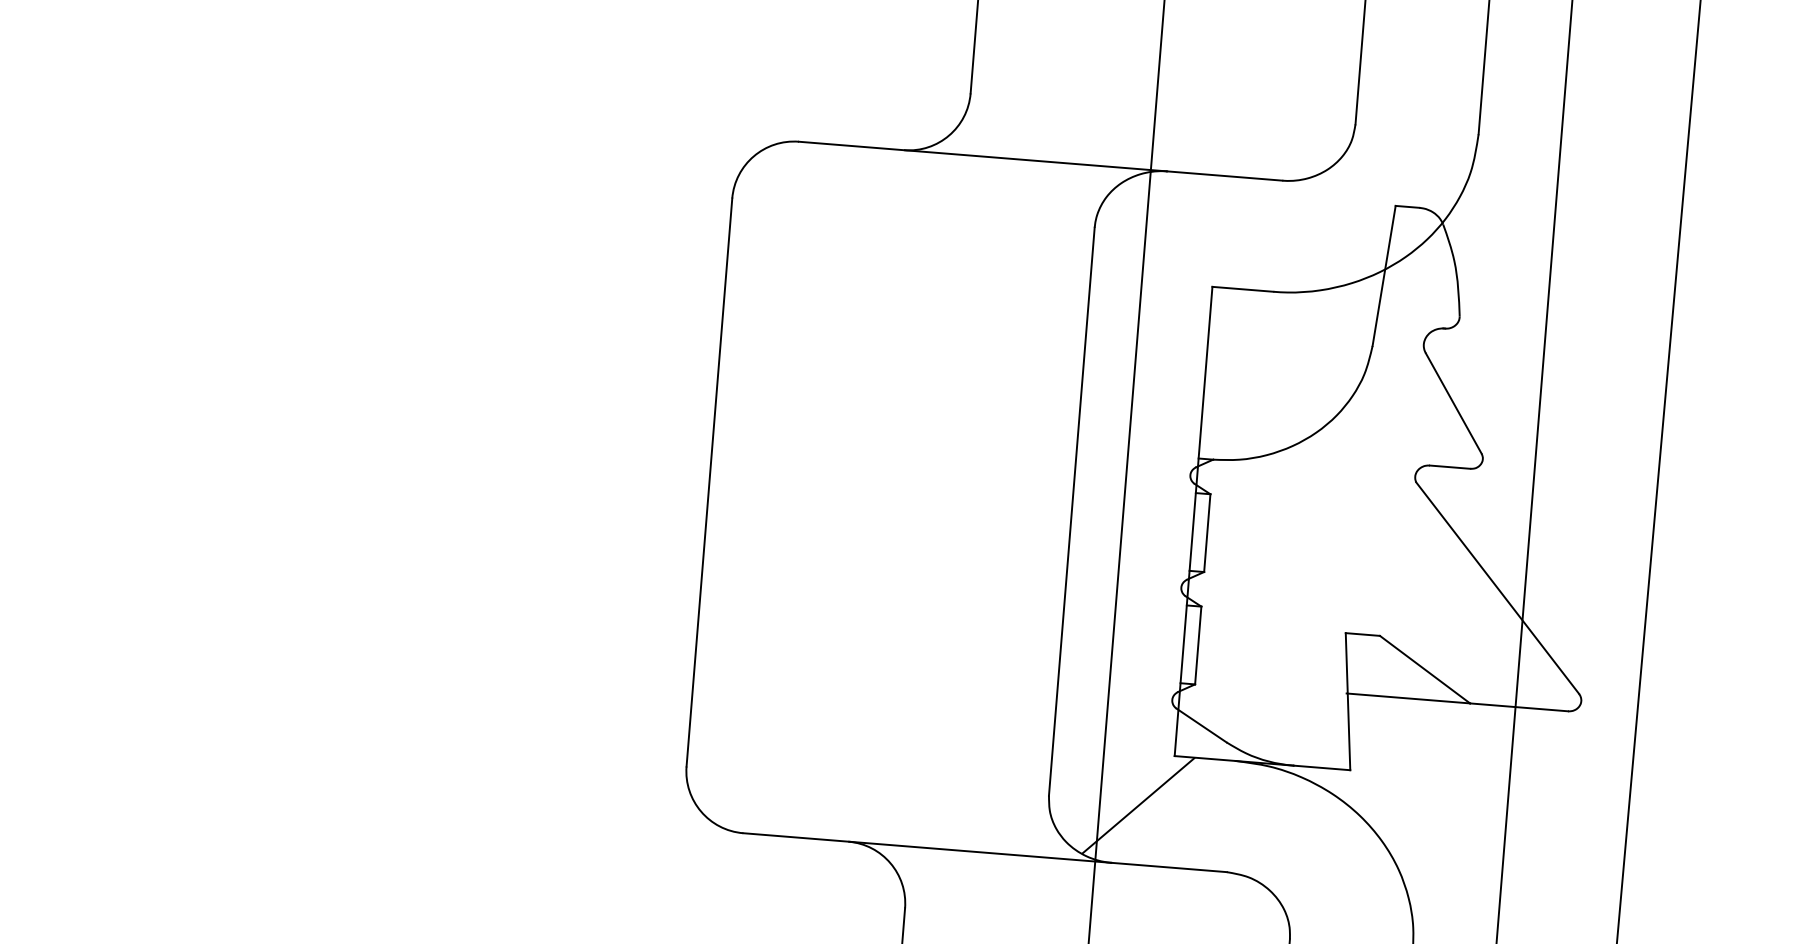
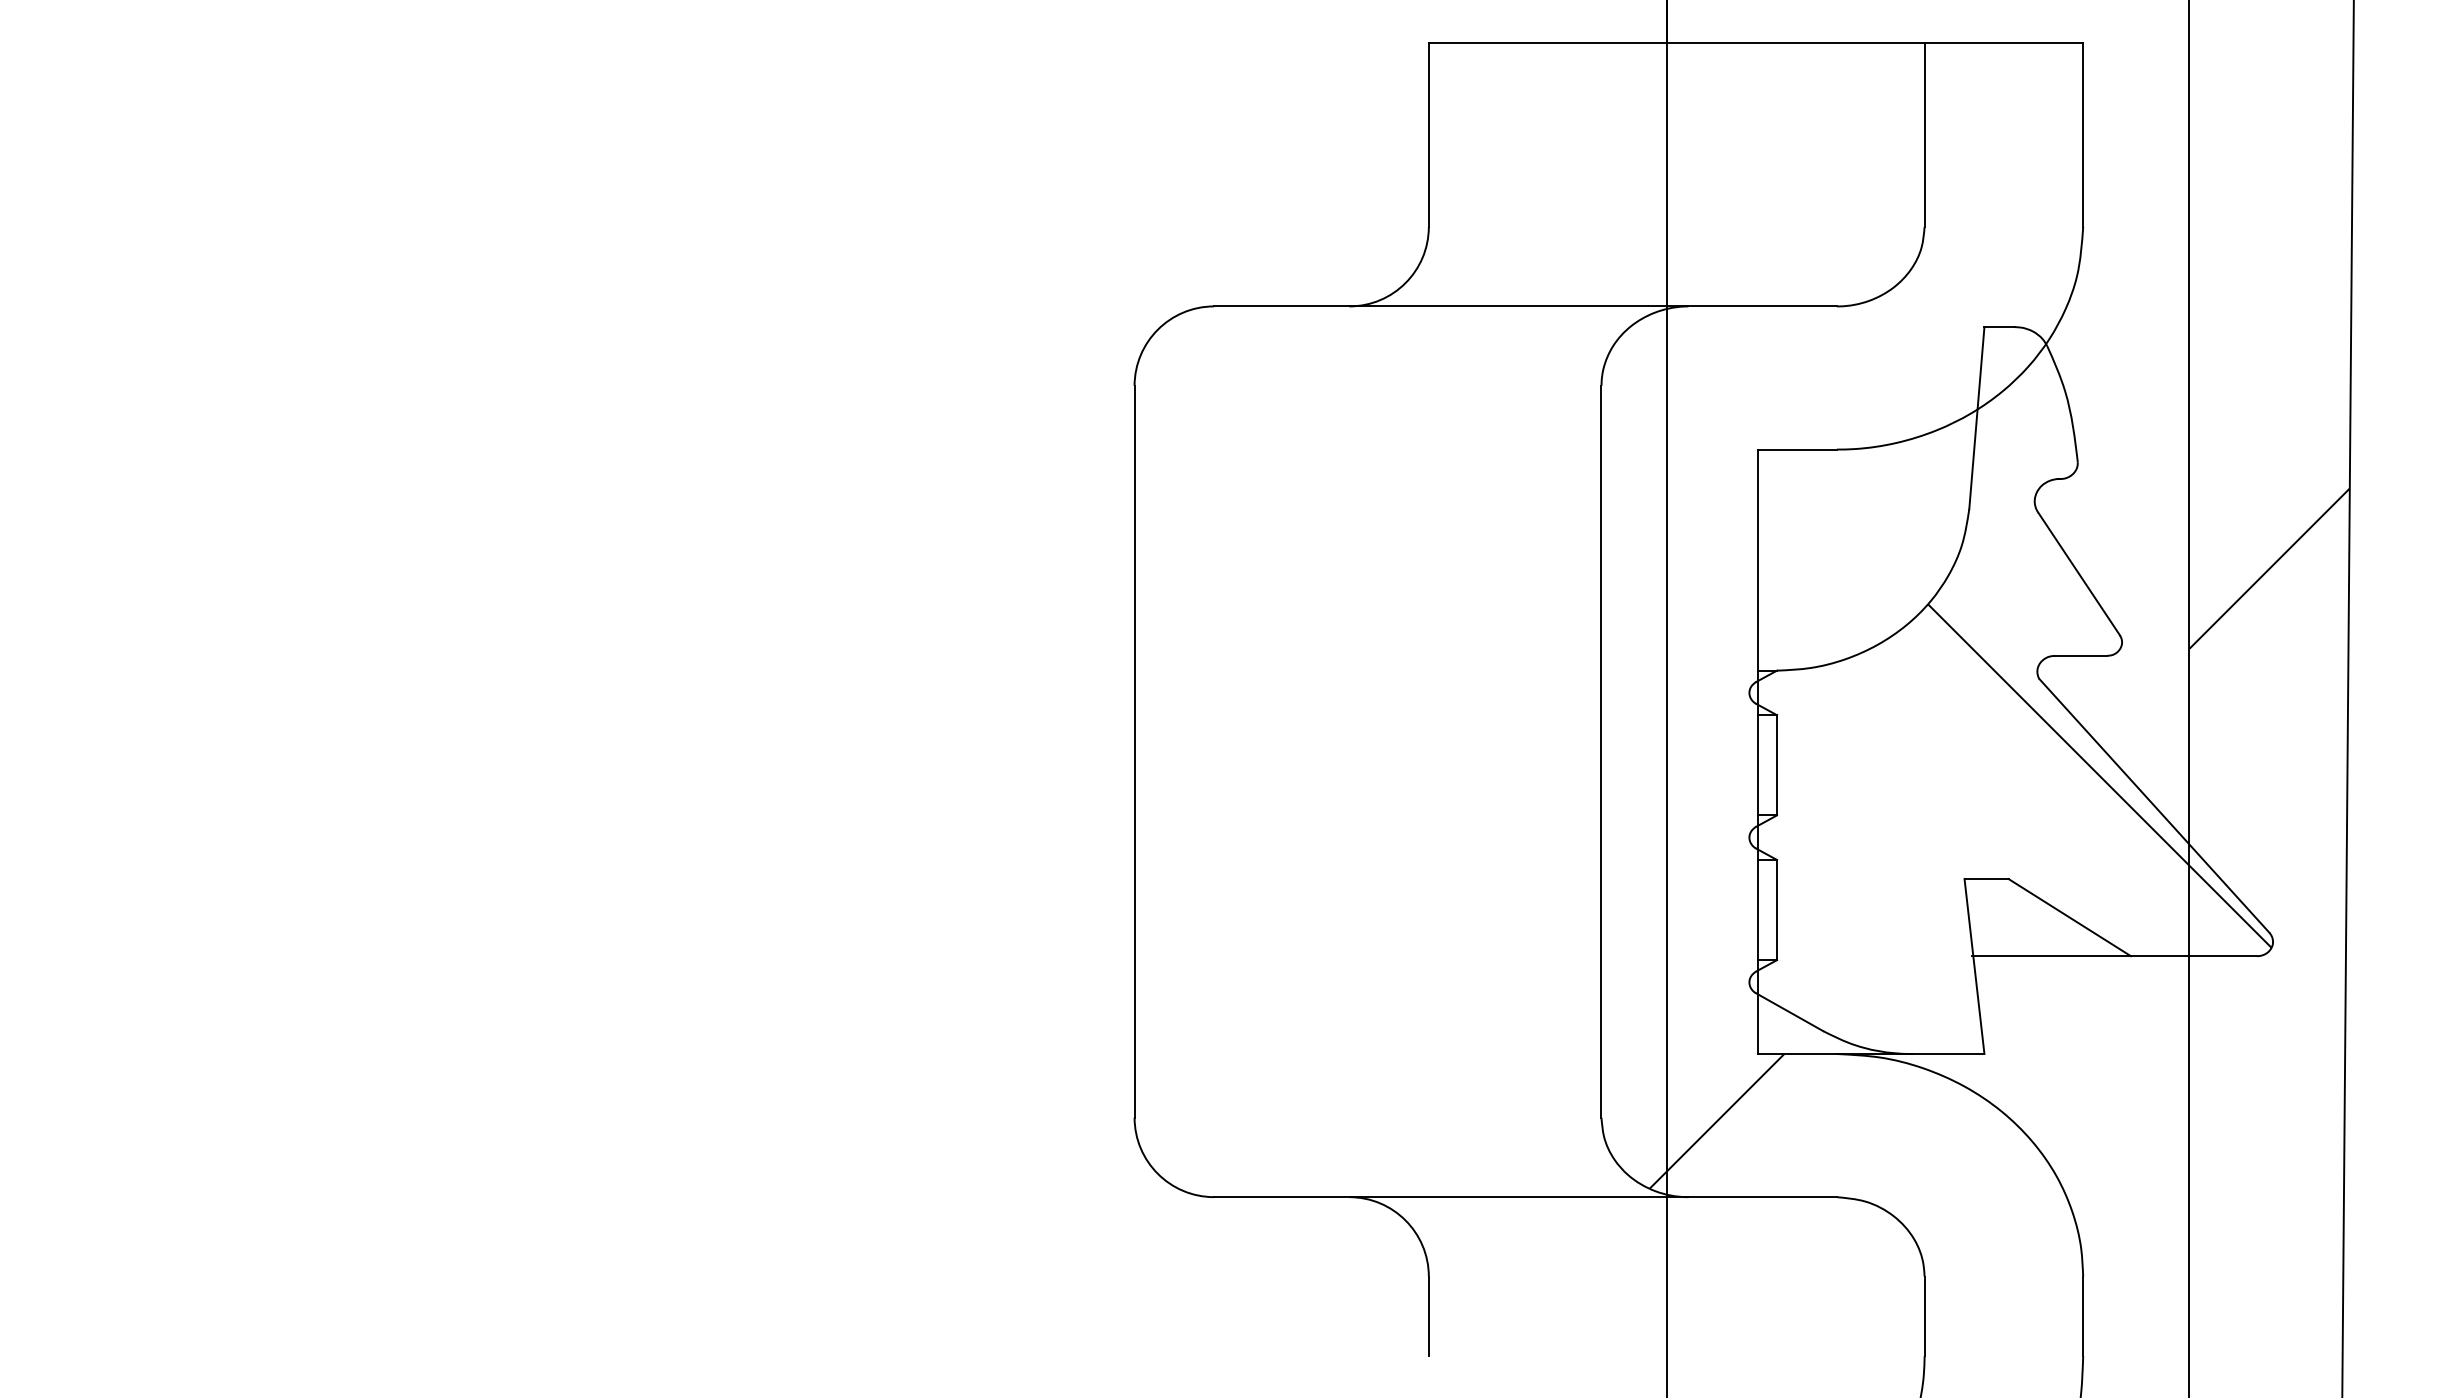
hatch: (1601, 411) -> (2269, 568), added
hatch: (1456, 561) -> (2099, 775), added

